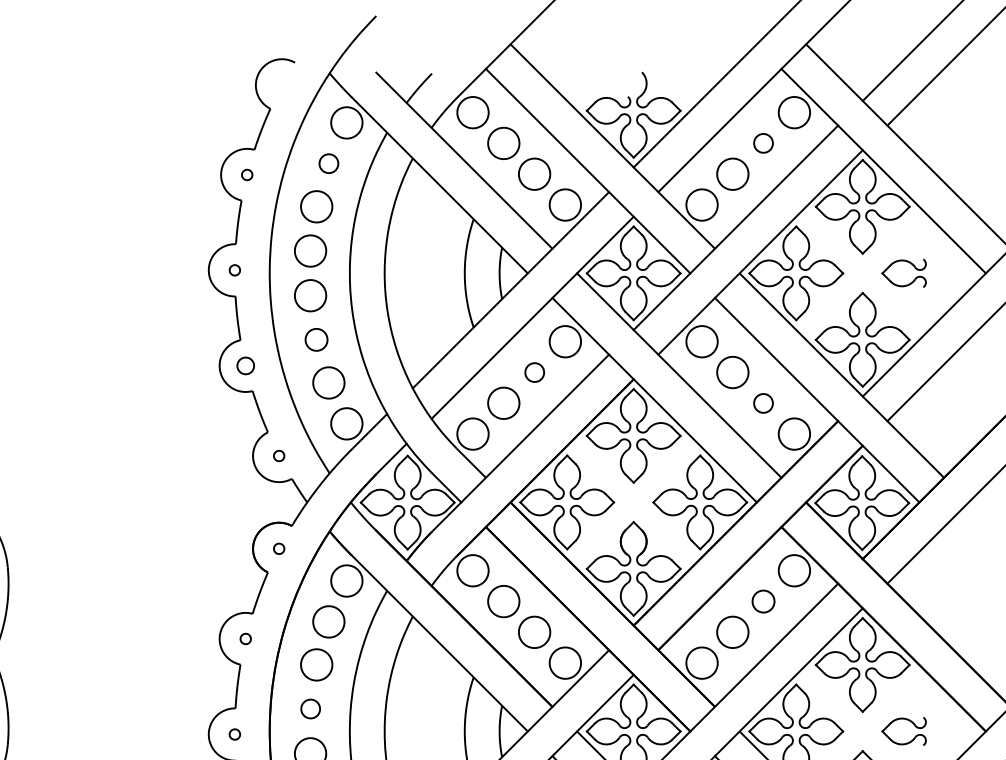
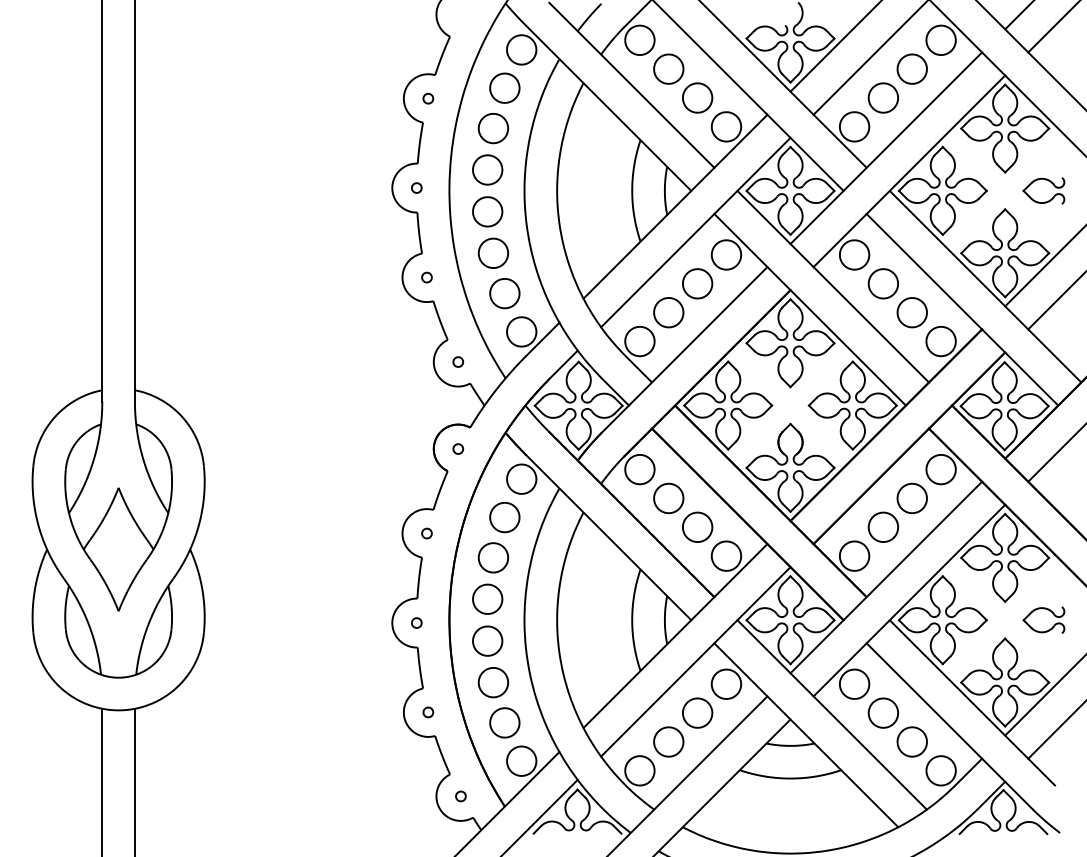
part: (762, 142) -> (911, 68), size x1.67
part: (328, 163) -> (504, 87), size x1.67
part: (315, 339) -> (492, 252), size x1.43
part: (245, 365) -> (426, 277), size x0.62
part: (534, 372) -> (697, 283), size x1.67
part: (762, 403) -> (911, 312), size x1.67
part: (762, 601) -> (911, 498), size x1.43
part: (310, 708) -> (487, 598), size x1.67

